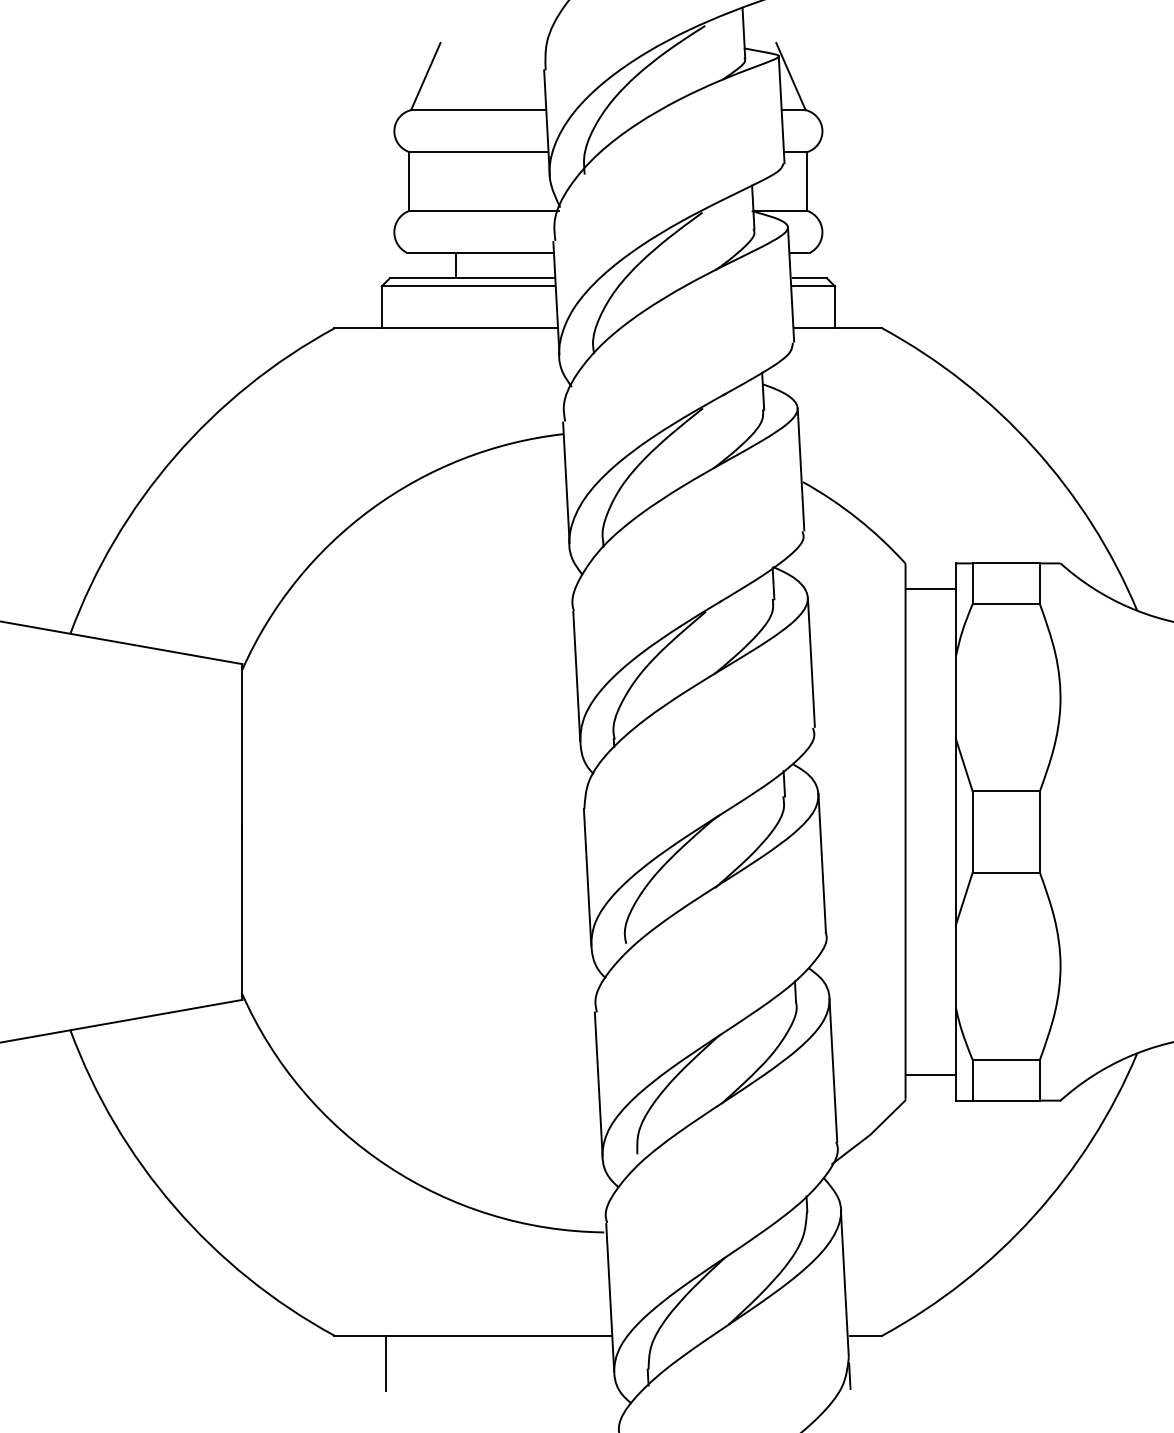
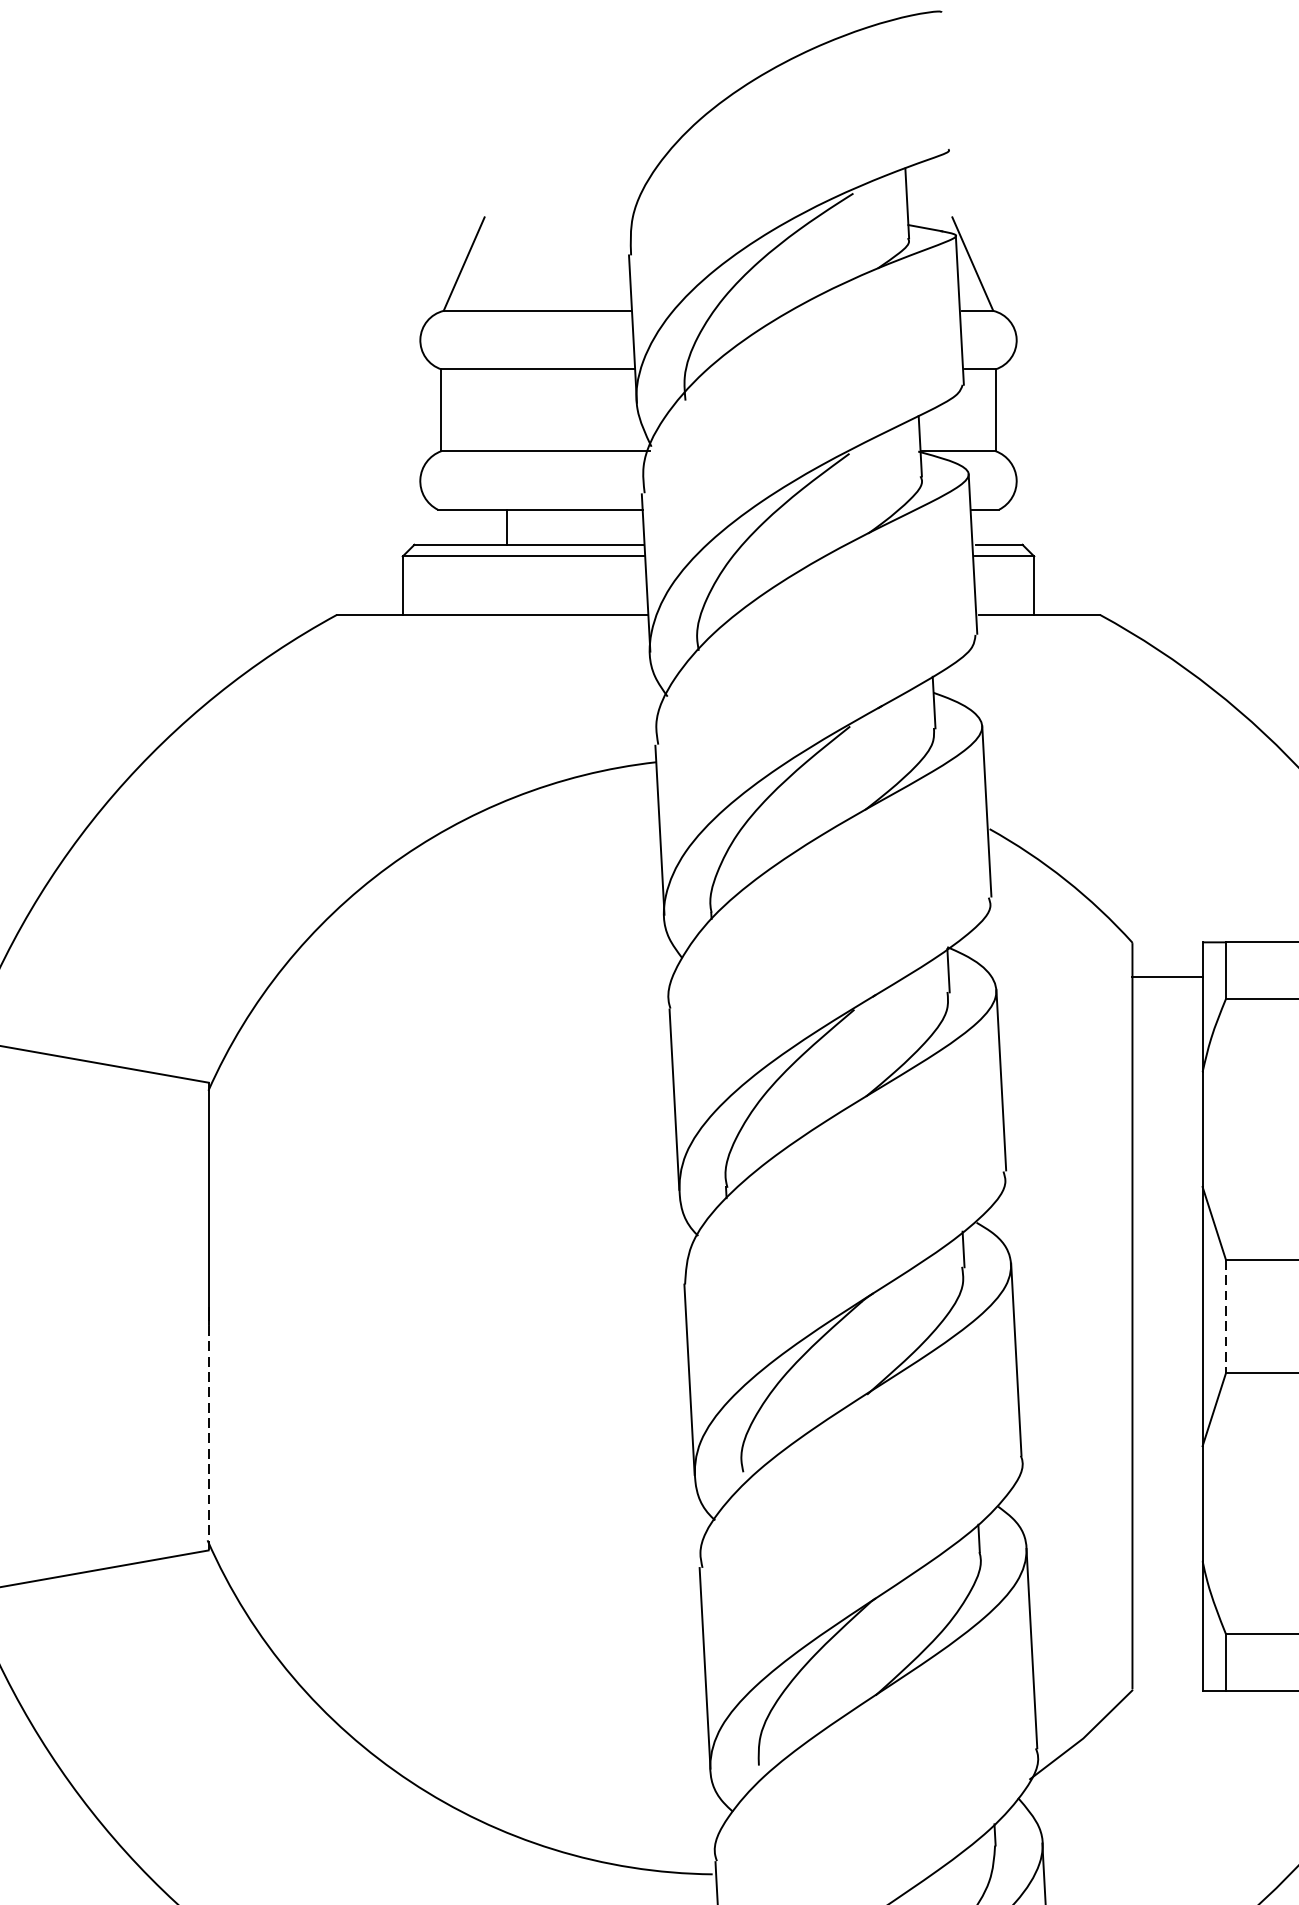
line: (972, 832) -> (1225, 1317), solid -> dashed
line: (242, 915) -> (208, 1432), solid -> dashed
line: (930, 1075) -> (1167, 1655), removed

